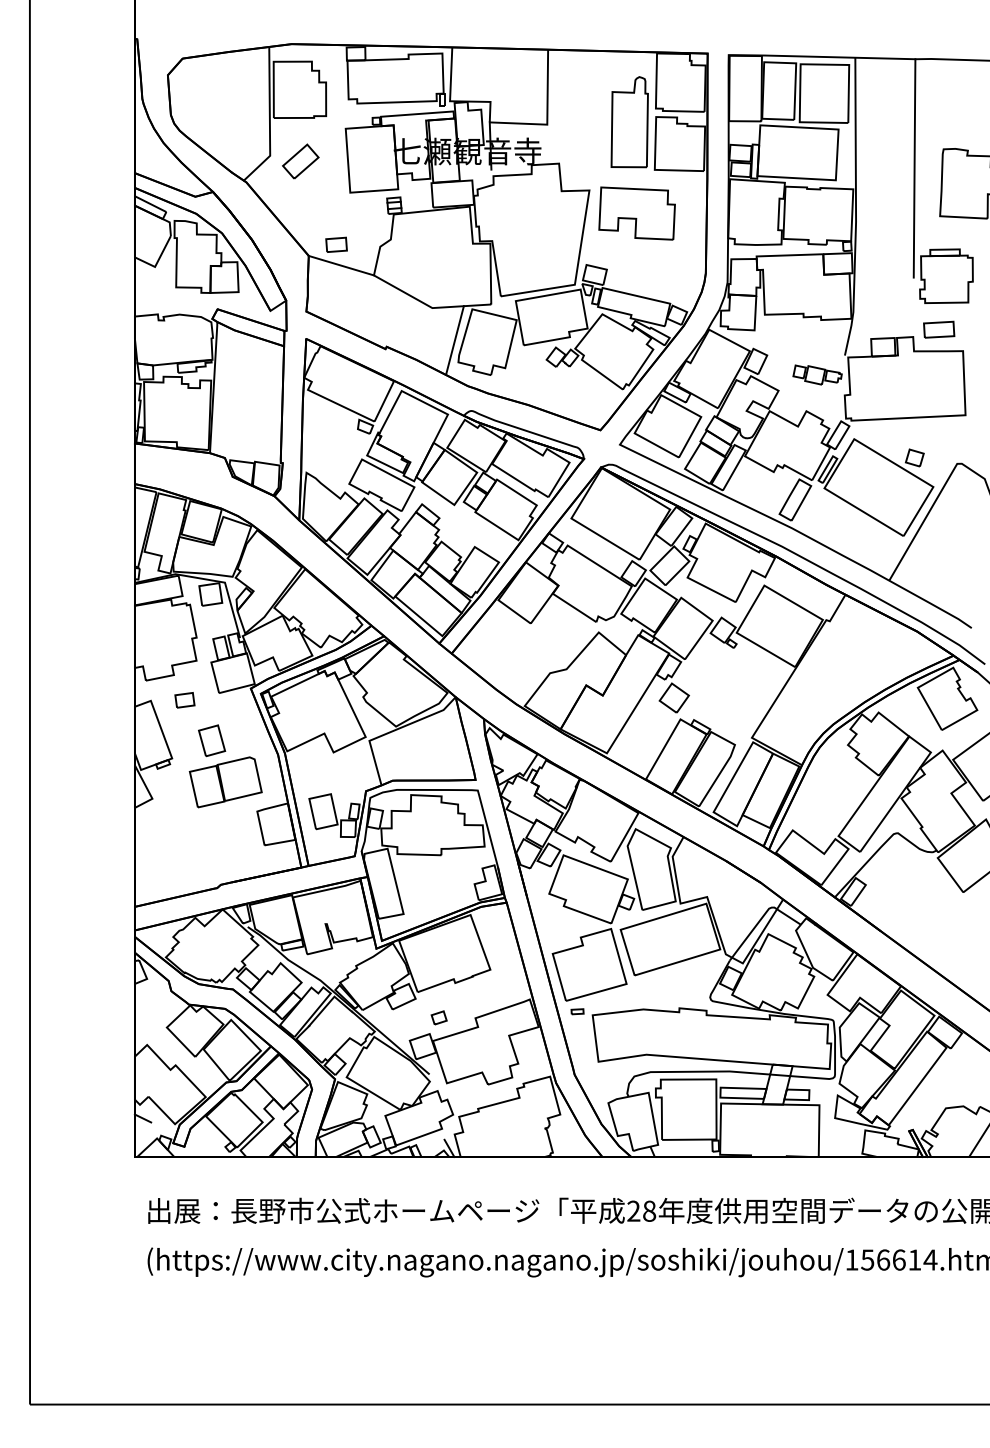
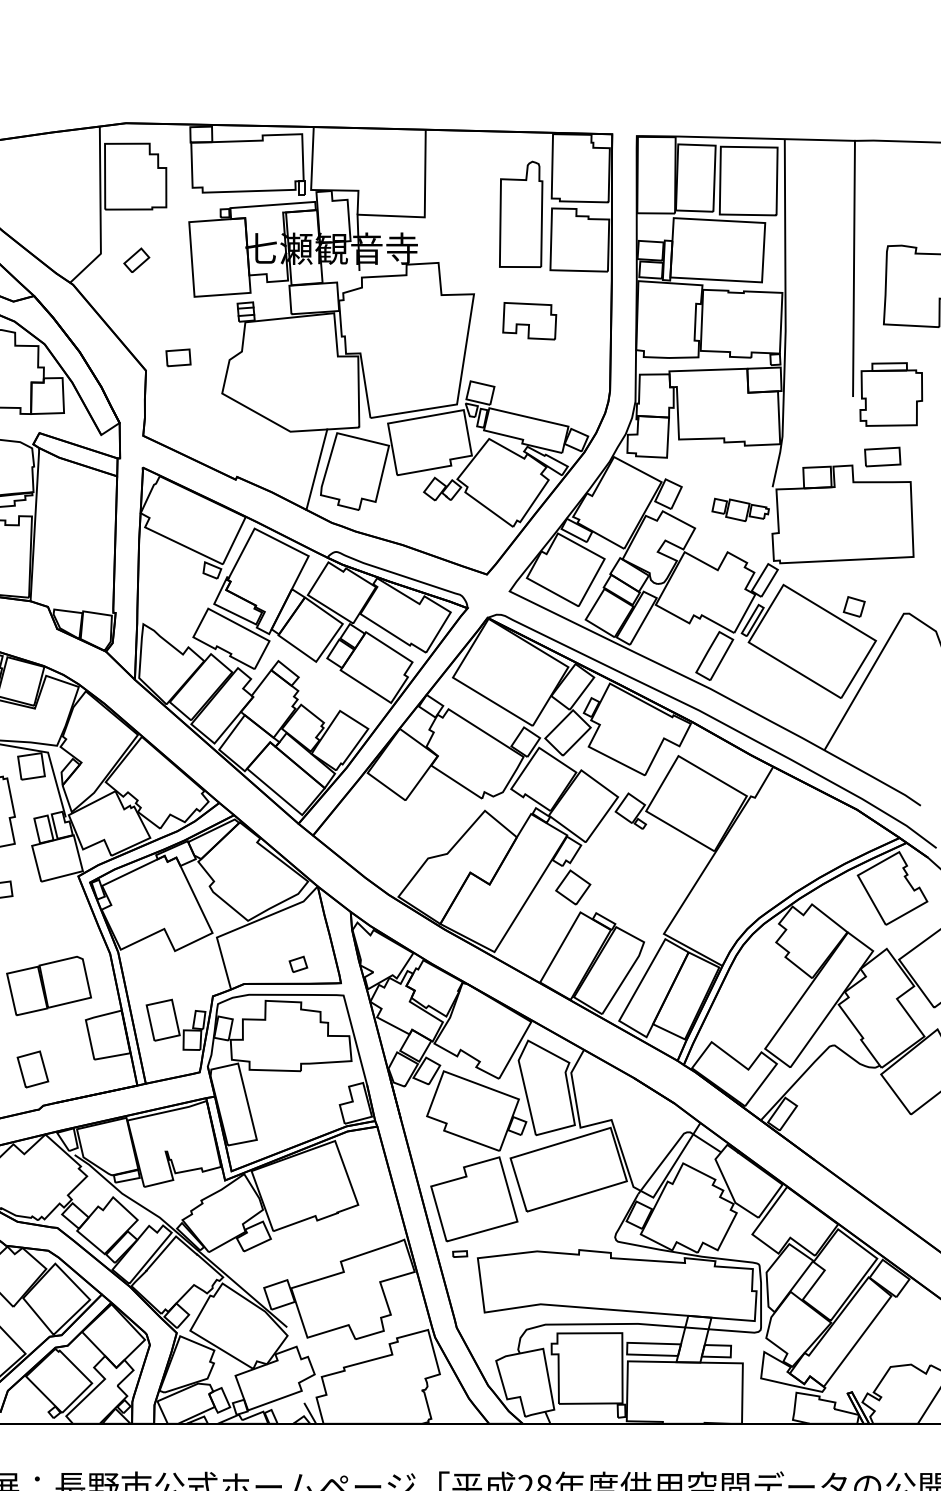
part: (300, 161) -> (136, 260), size x0.6
part: (636, 213) -> (529, 321), size x0.6
line: (340, 265) -> (183, 381), removed
part: (212, 740) -> (33, 1069), moved
part: (438, 1017) -> (297, 963), moved

